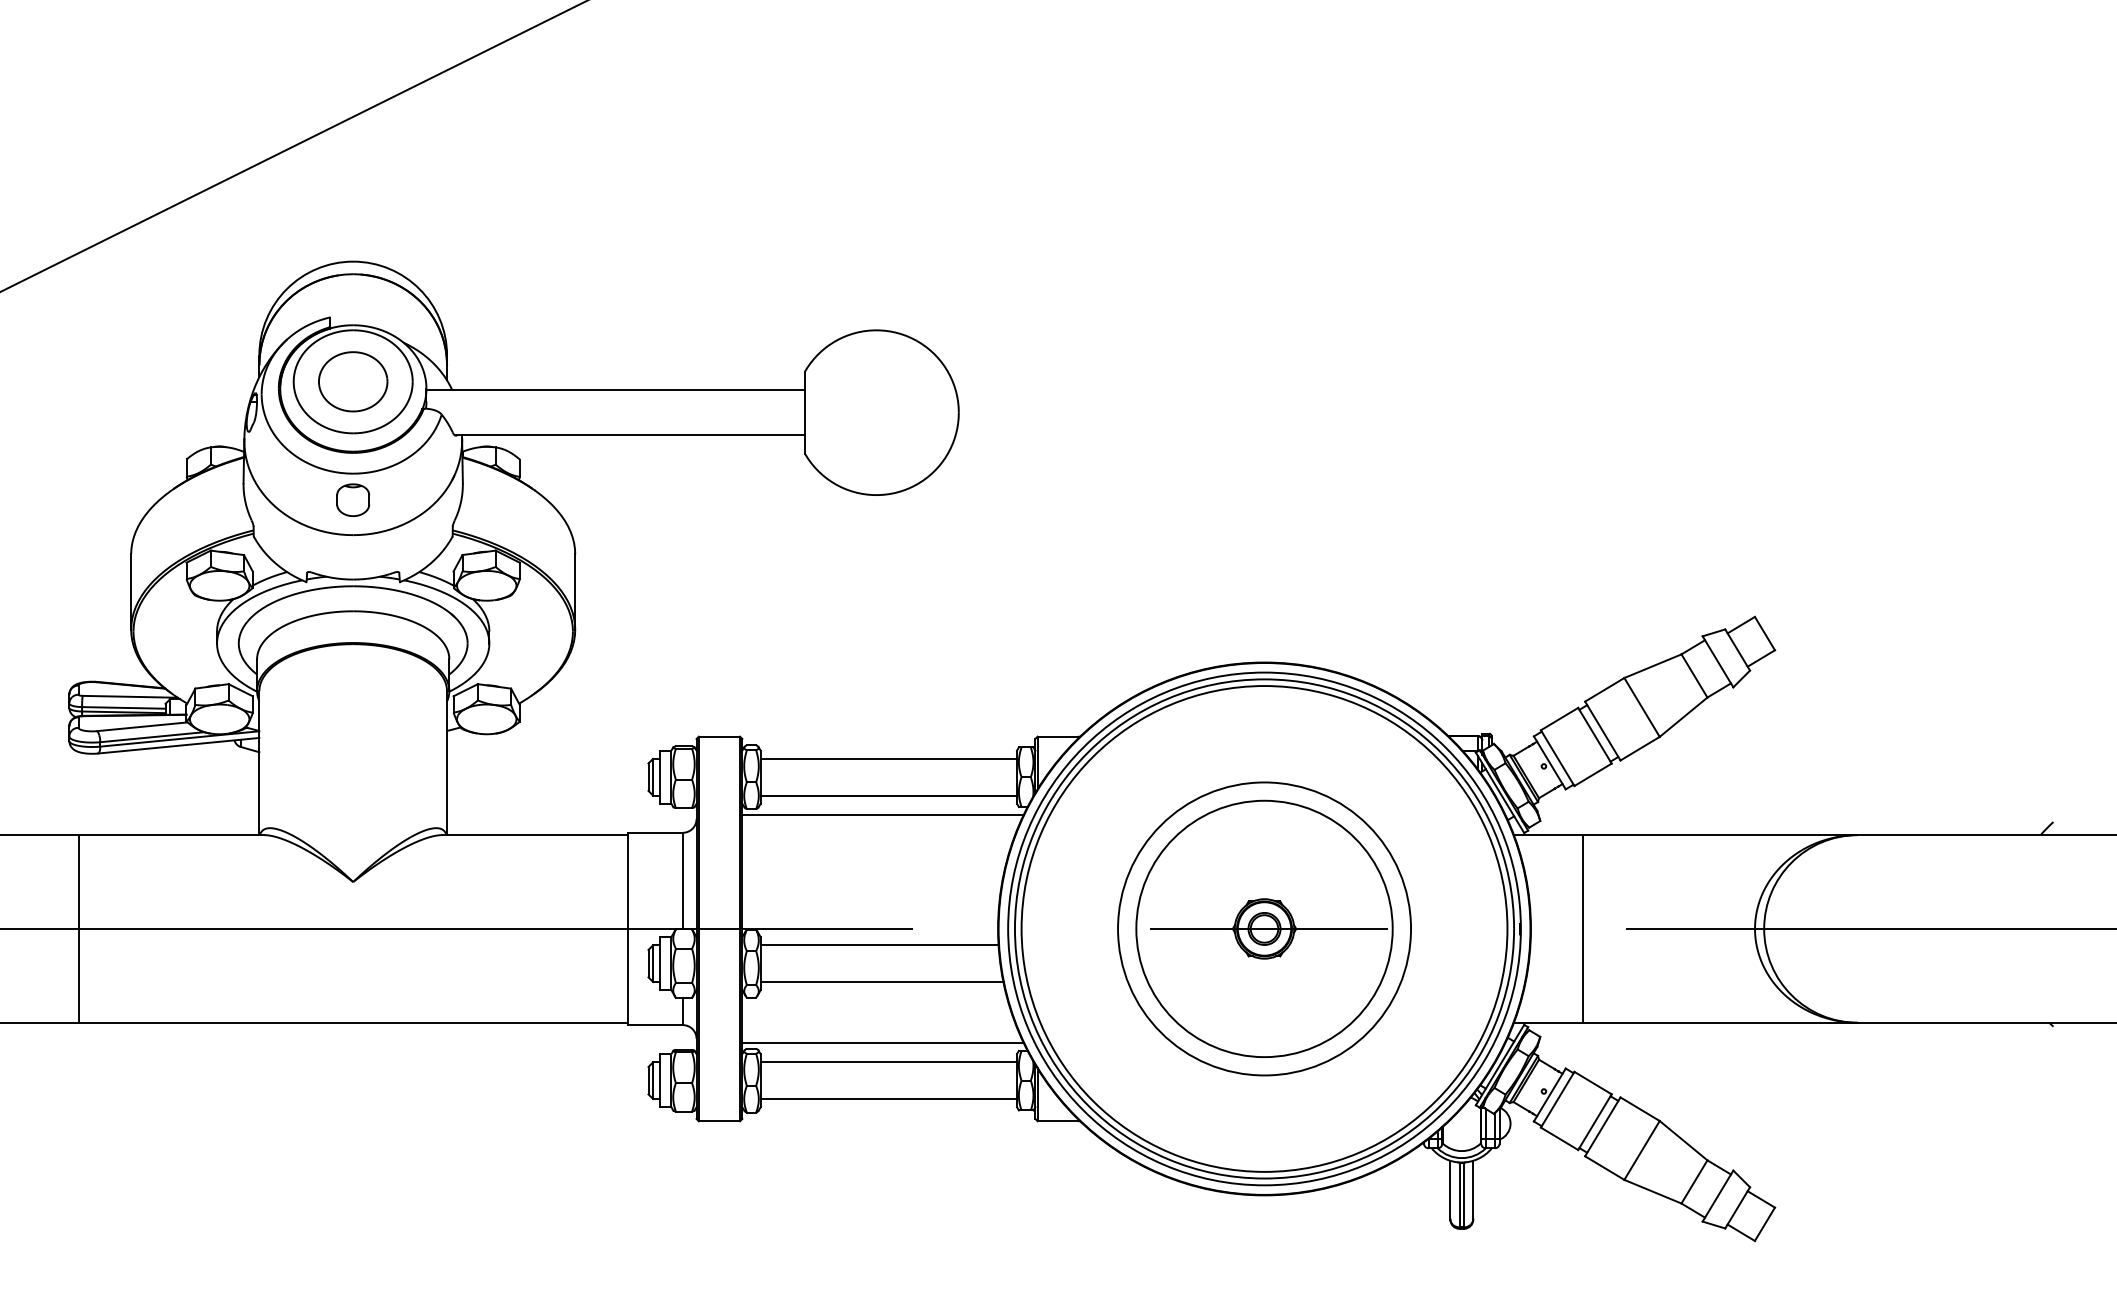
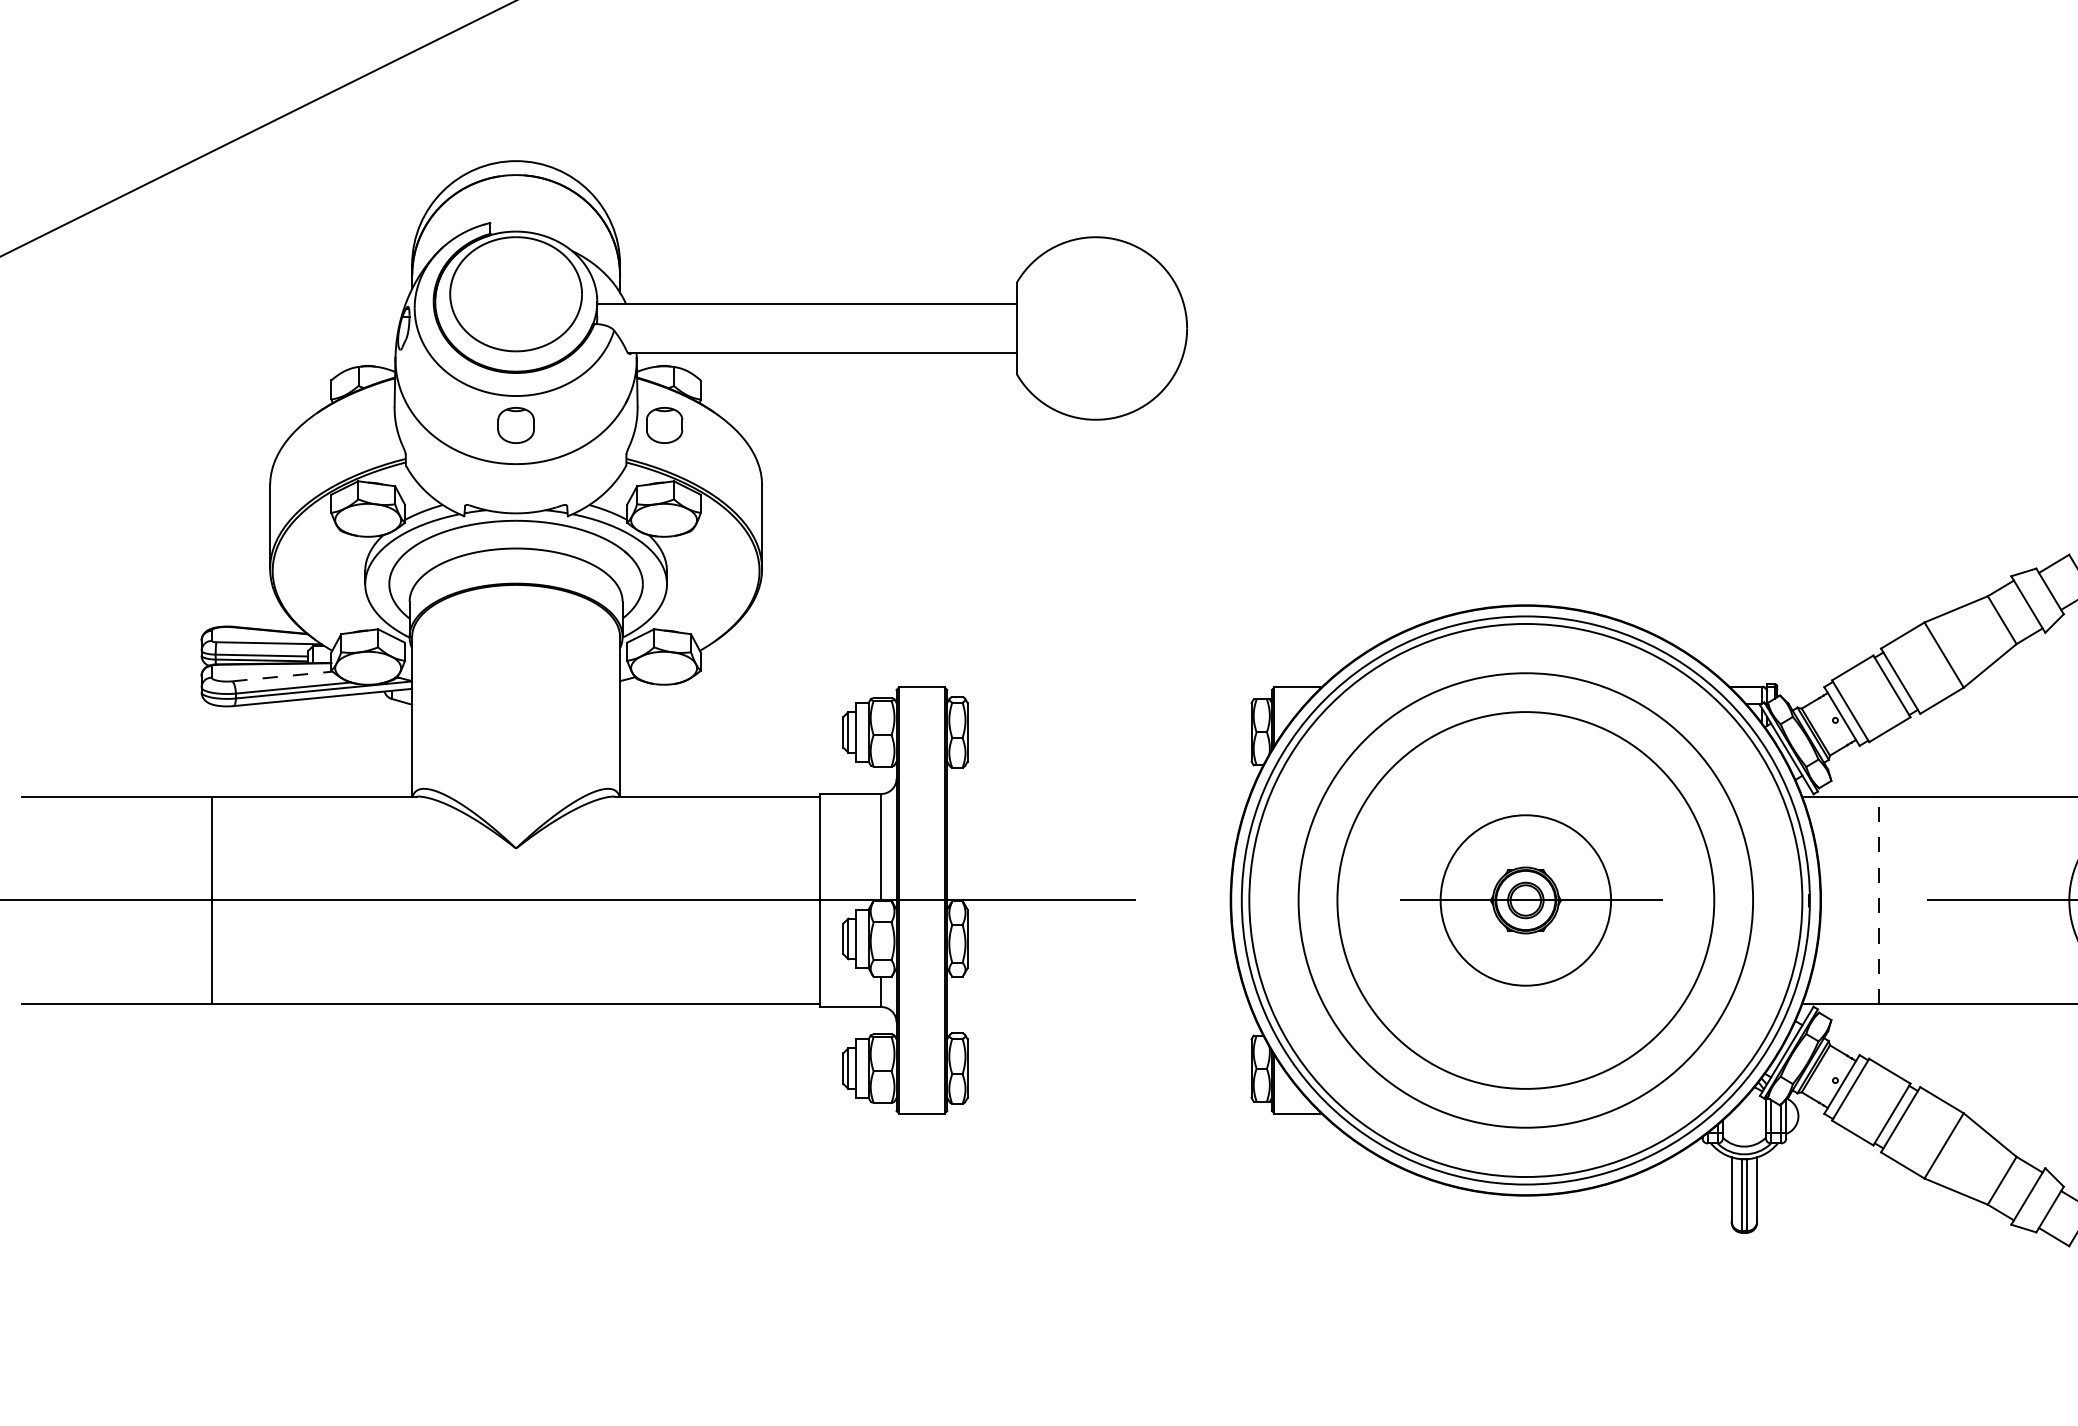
part: (353, 381) -> (516, 293), removed
part: (487, 499) -> (664, 424), added
line: (142, 726) -> (282, 676), solid -> dashed
line: (888, 758) -> (1109, 711), removed
line: (888, 795) -> (1109, 752), removed
line: (882, 814) -> (1102, 773), removed
circle: (1264, 928) -> (1525, 899), size x0.6
circle: (1264, 928) -> (1525, 899), size x0.7
circle: (1264, 928) -> (1525, 899), size x1.4
line: (1583, 928) -> (1879, 899), solid -> dashed
line: (879, 945) -> (1099, 918), removed
line: (881, 981) -> (1101, 958), removed
line: (882, 1043) -> (1102, 1027), removed
line: (888, 1062) -> (1109, 1048), removed
line: (888, 1099) -> (1109, 1089), removed

